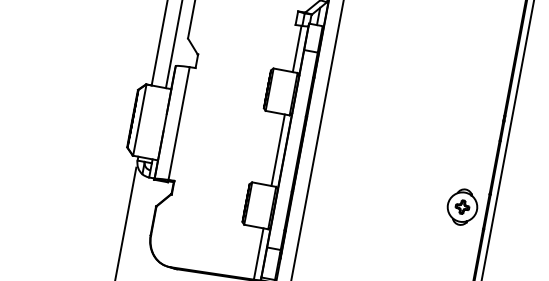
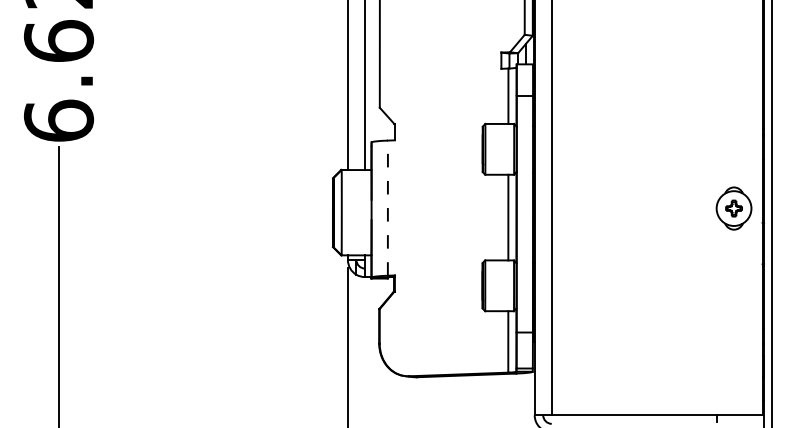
line: (178, 123) -> (387, 208), solid -> dashed
part: (462, 207) -> (733, 208), moved

